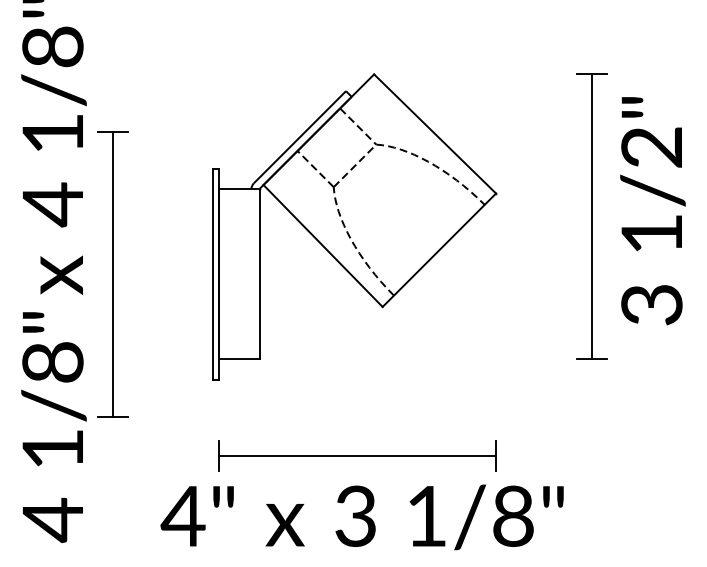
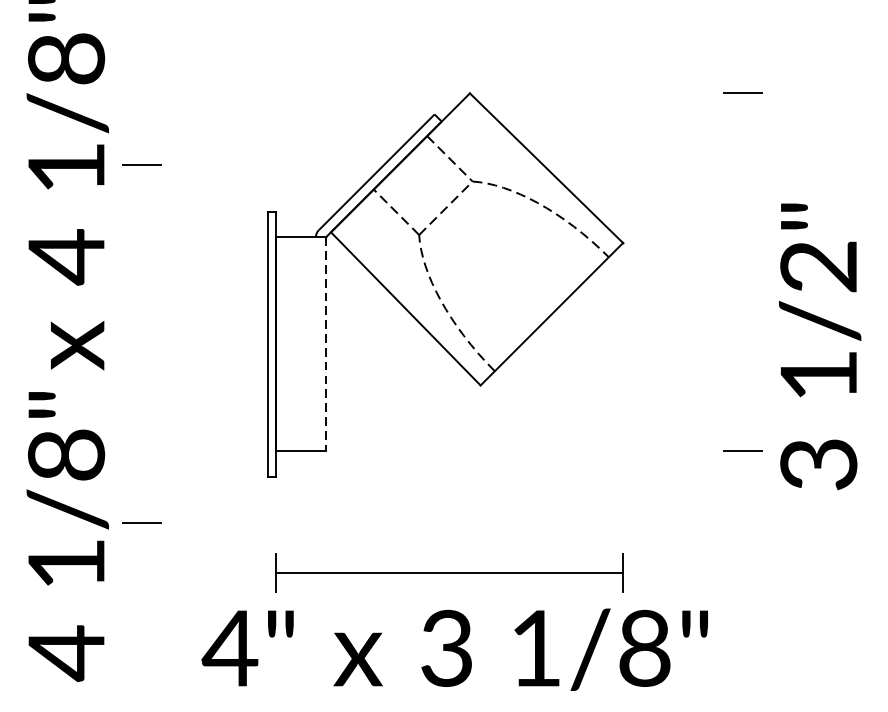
text: (652, 211) -> (819, 347), moved
line: (591, 216) -> (742, 271), removed
line: (113, 273) -> (142, 343), removed
line: (259, 274) -> (325, 344), solid -> dashed

